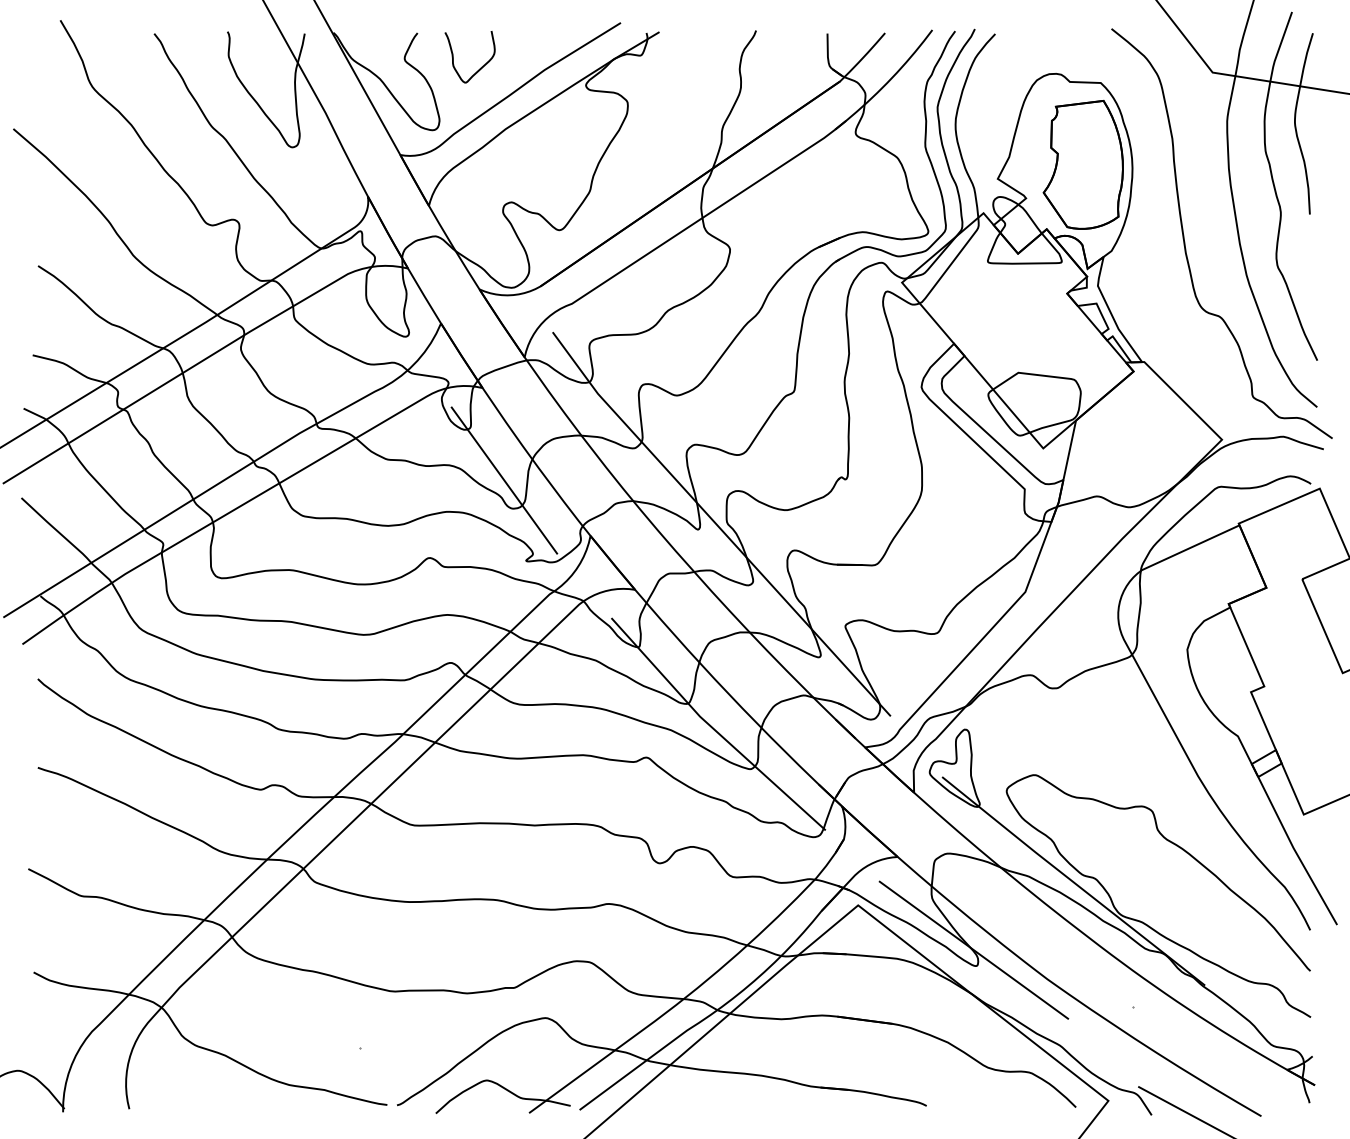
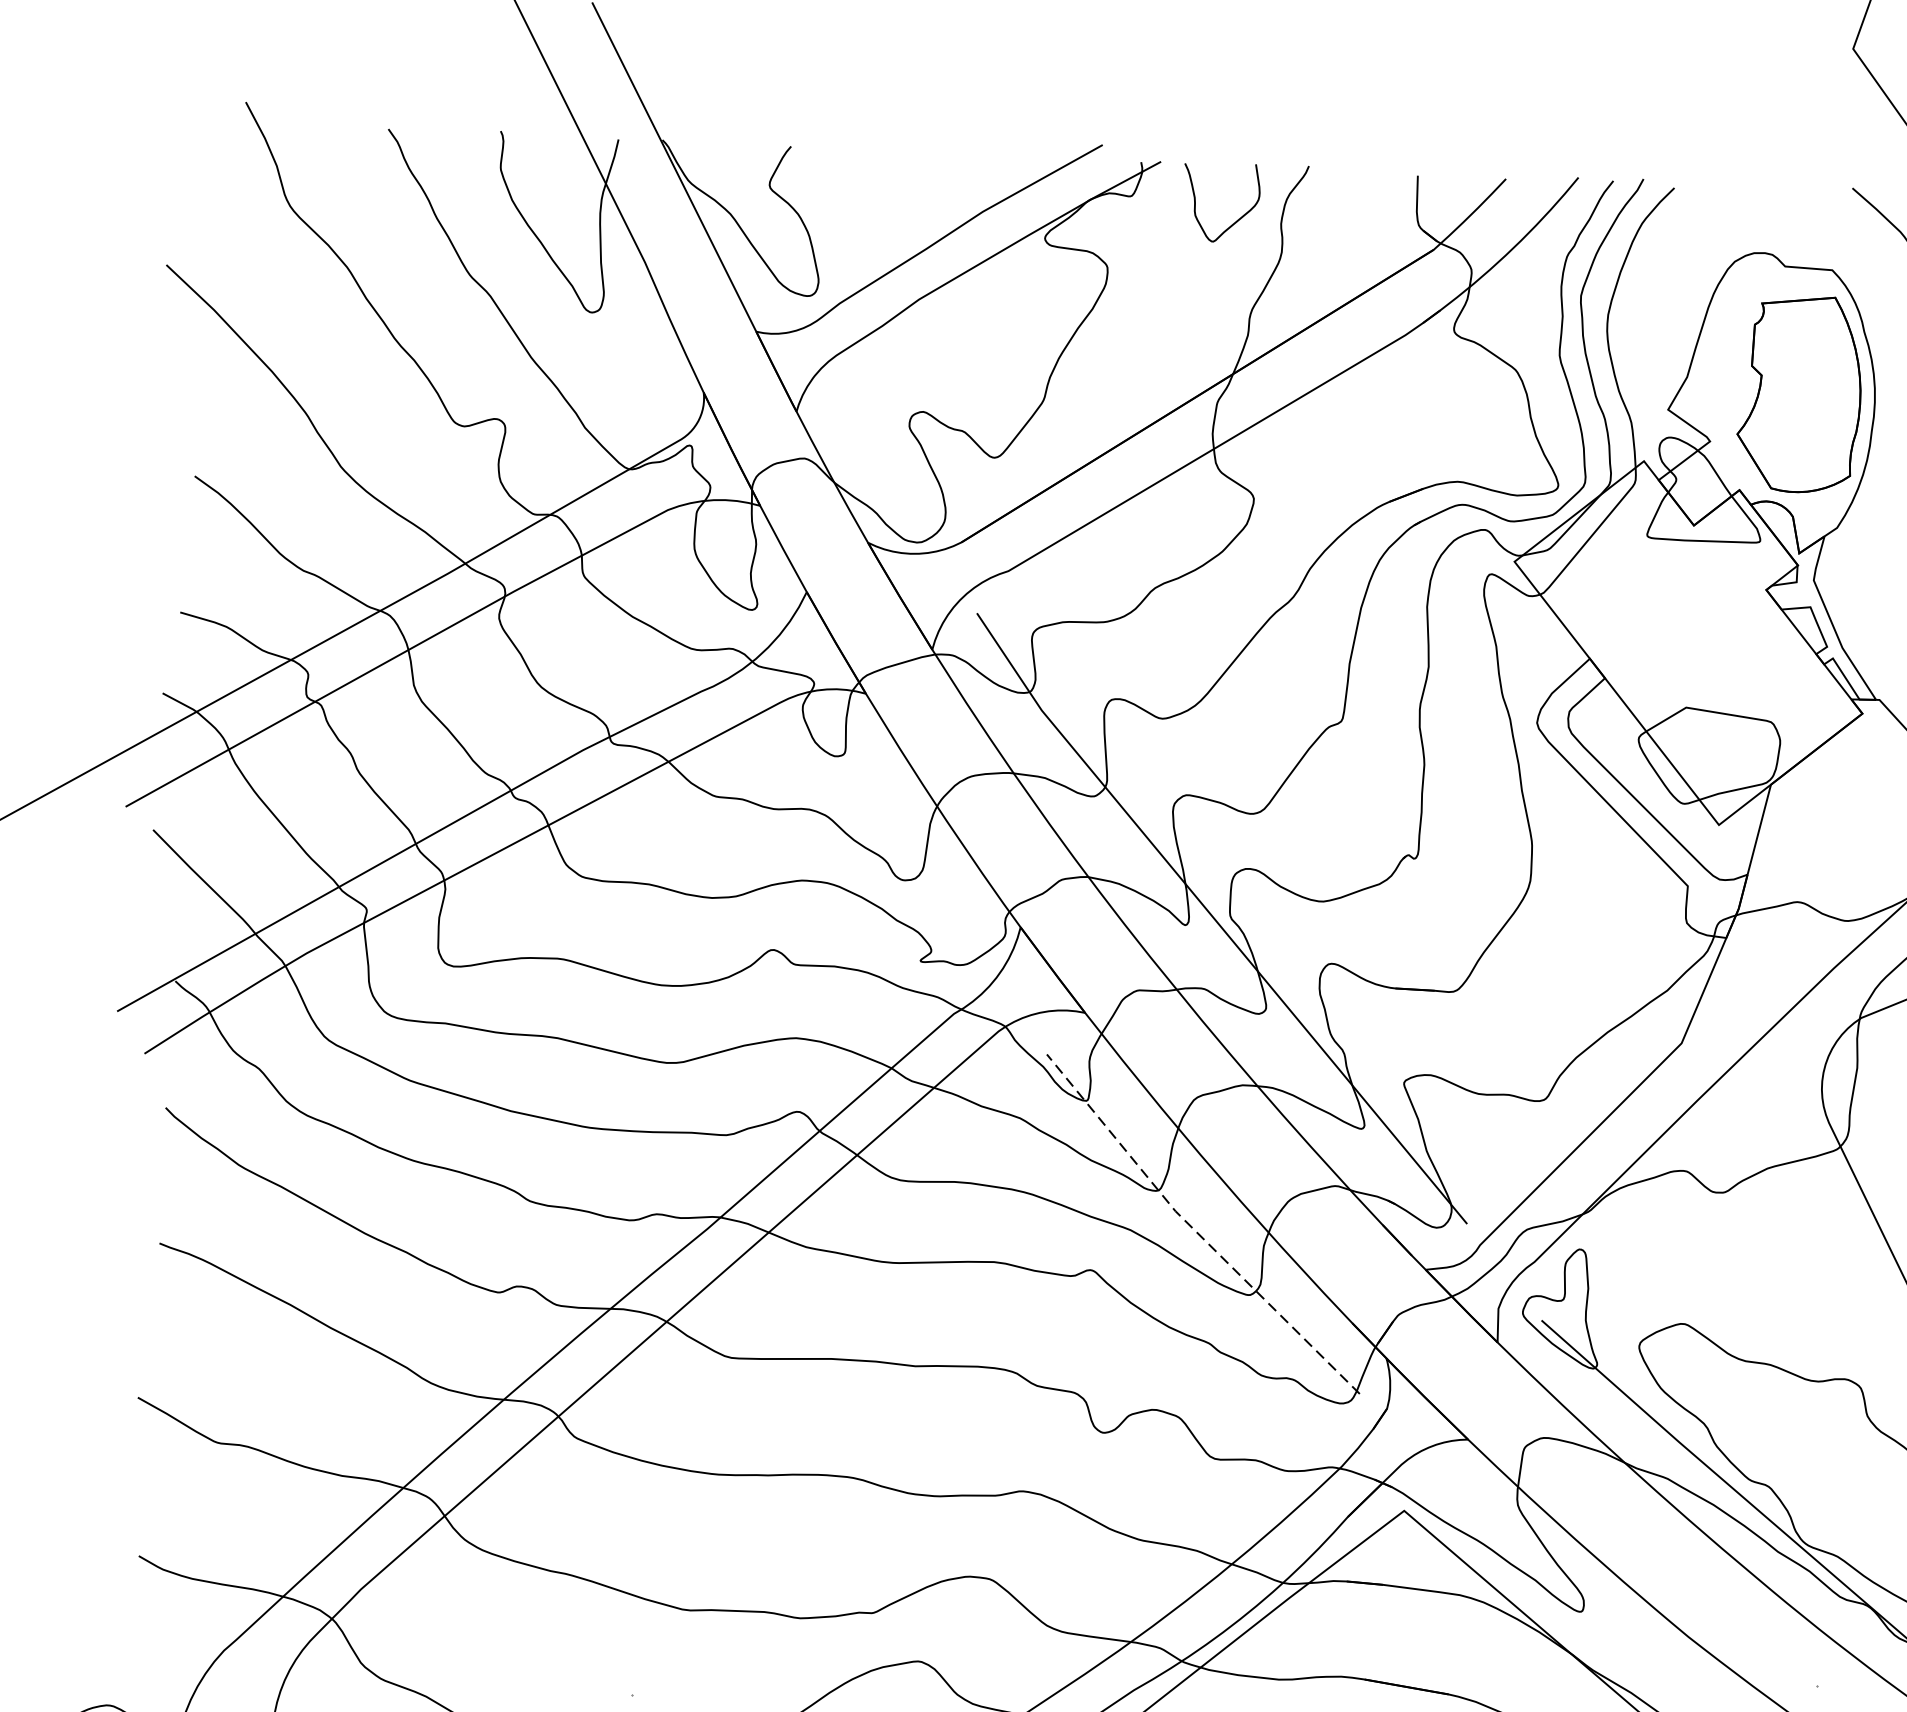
curve: (480, 67) -> (1236, 219), moved
line: (504, 480) -> (892, 836), removed
line: (713, 728) -> (1195, 1230), solid -> dashed
line: (973, 949) -> (1577, 1586), removed

